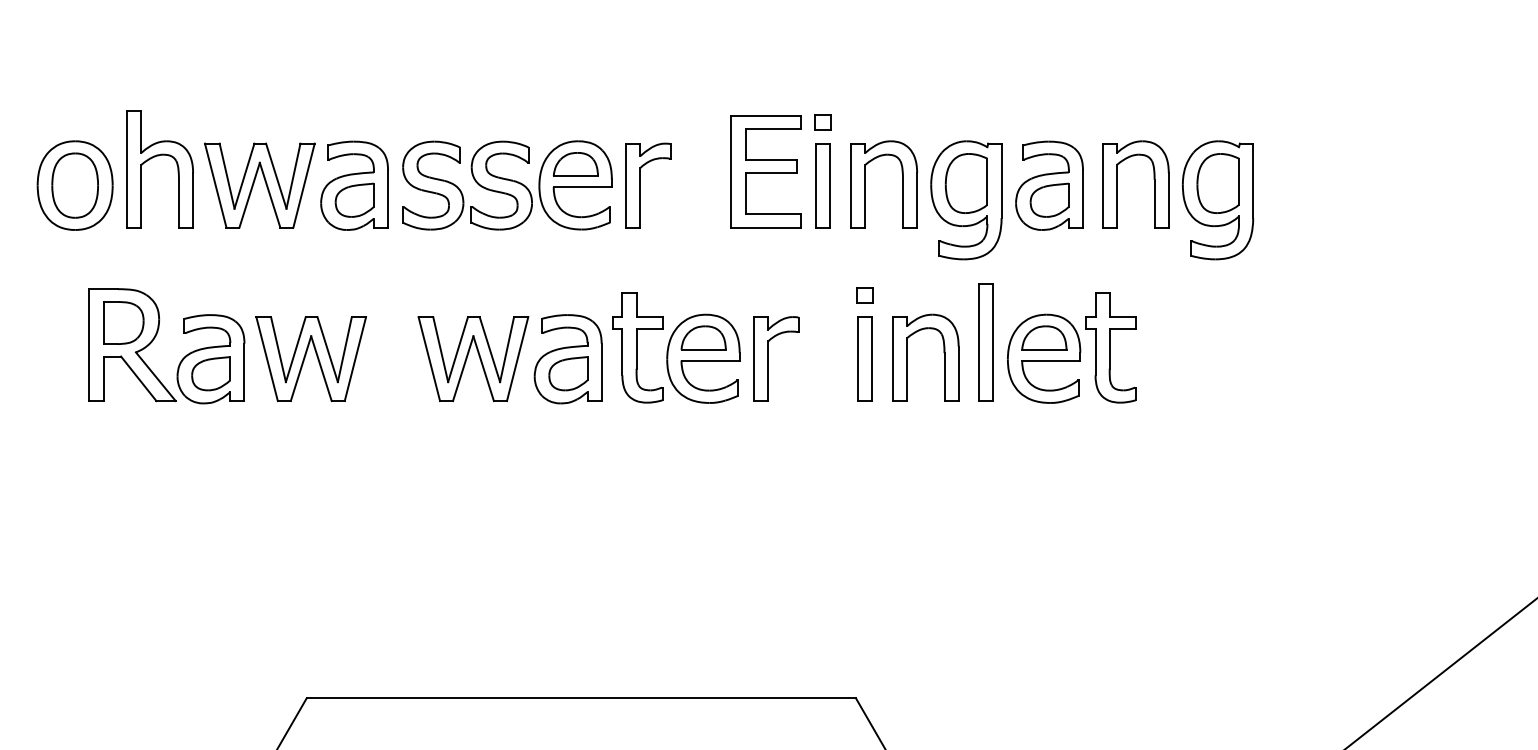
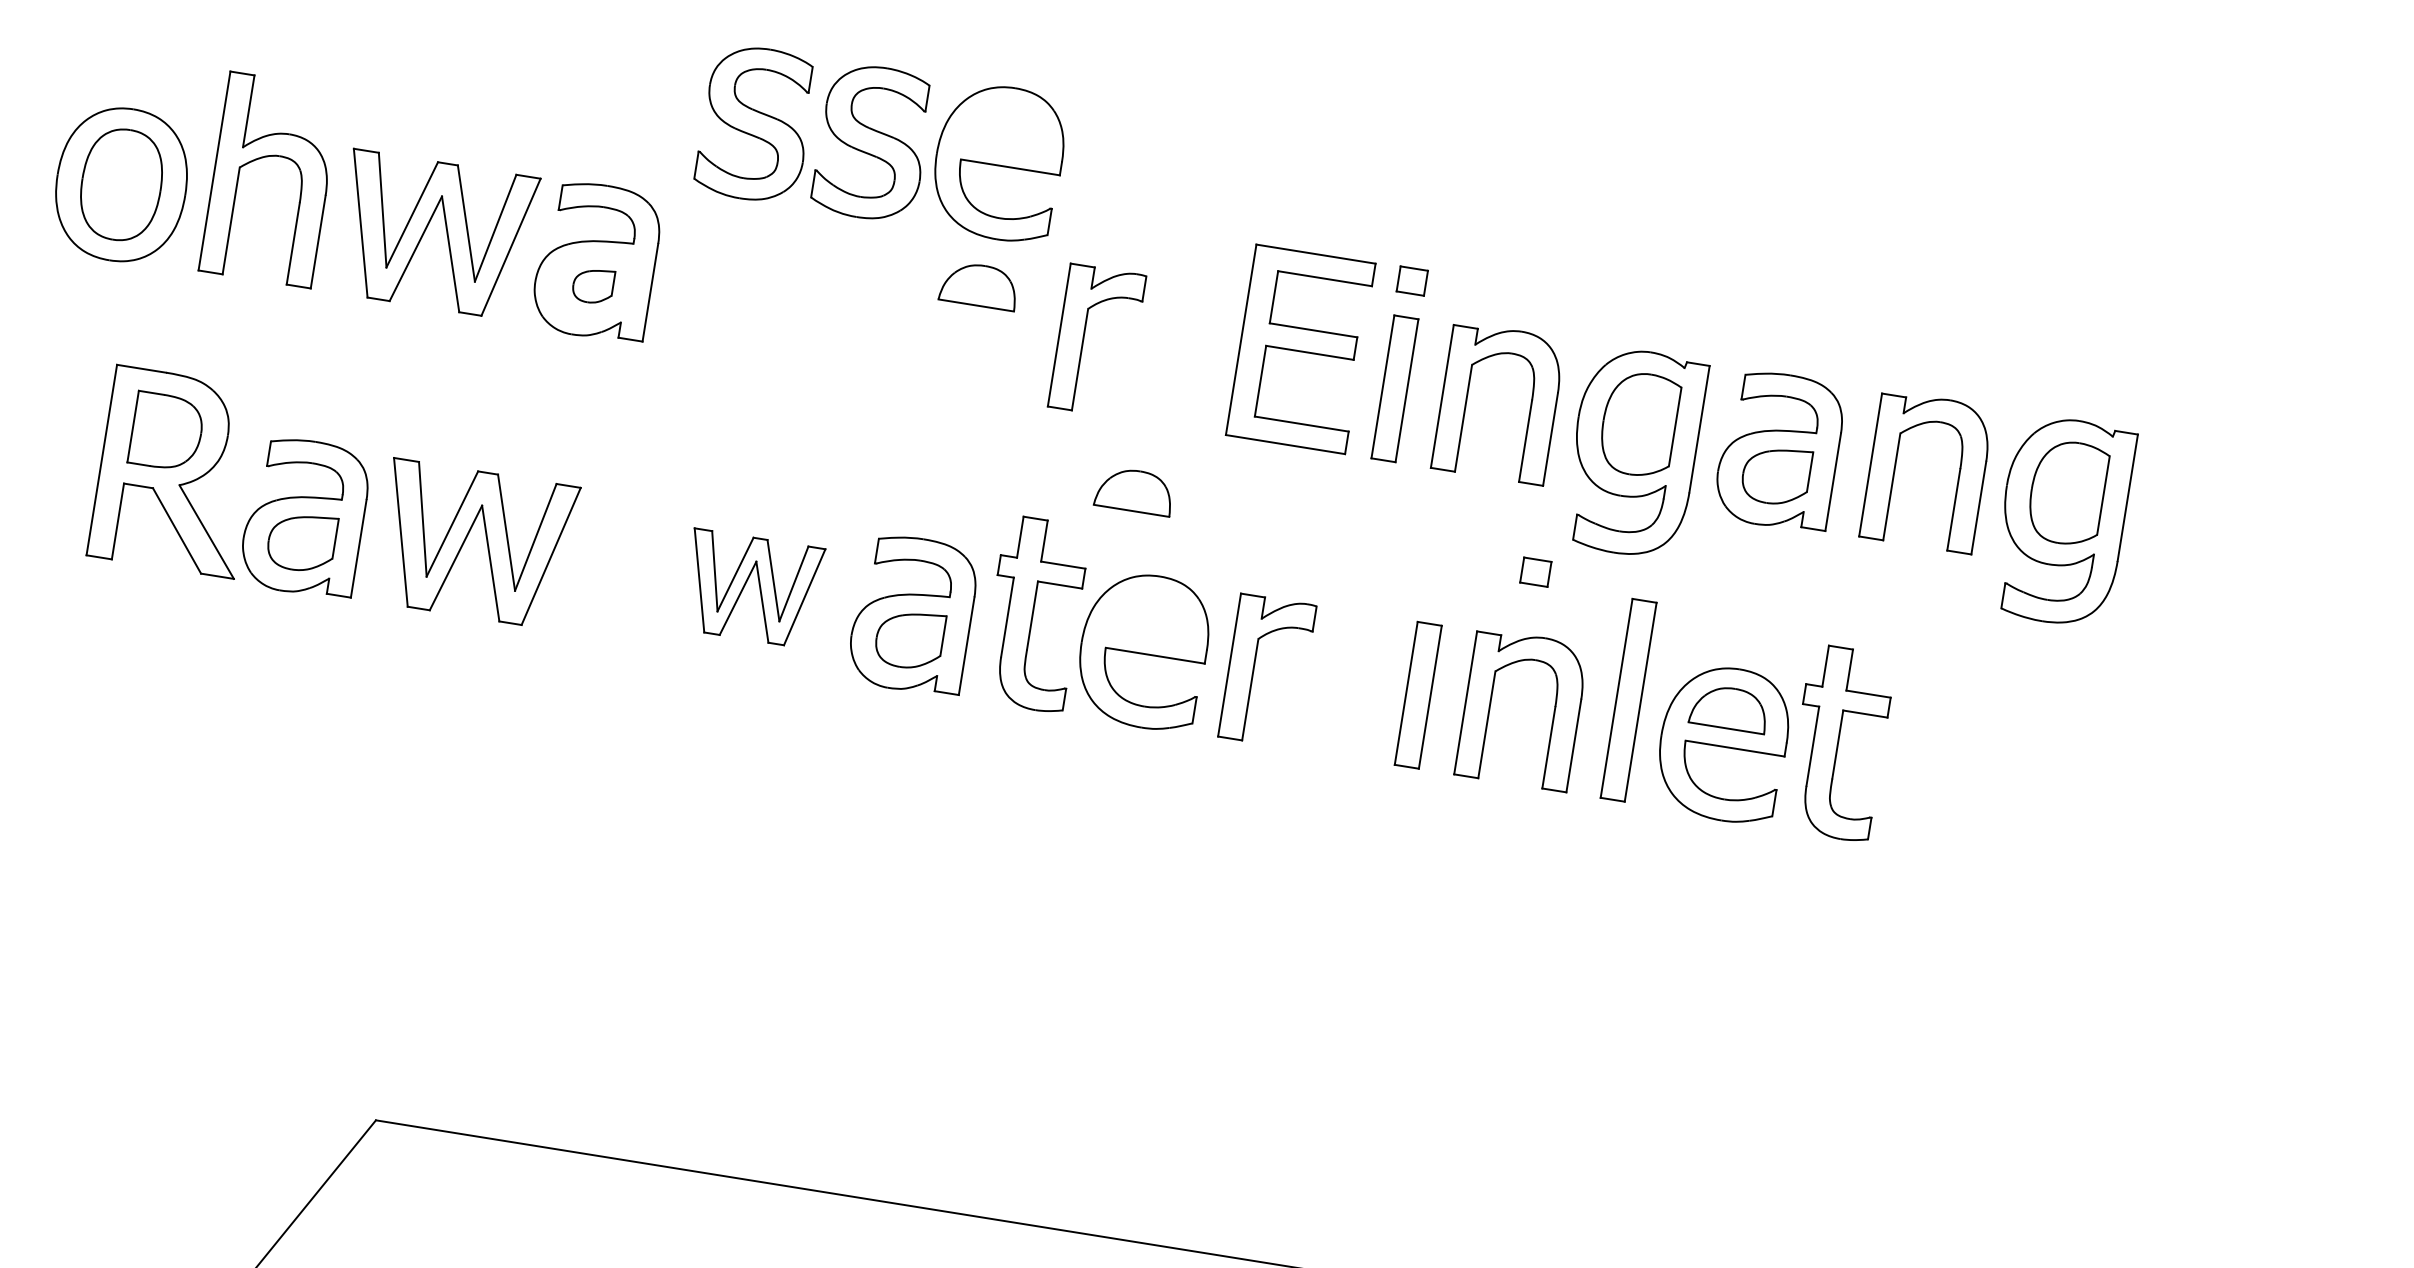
part: (507, 185) -> (882, 144), moved
part: (354, 199) -> (593, 284), size x0.6
part: (864, 295) -> (1535, 571), moved
part: (703, 337) -> (1134, 490), moved
part: (473, 359) -> (752, 589), size x0.7

